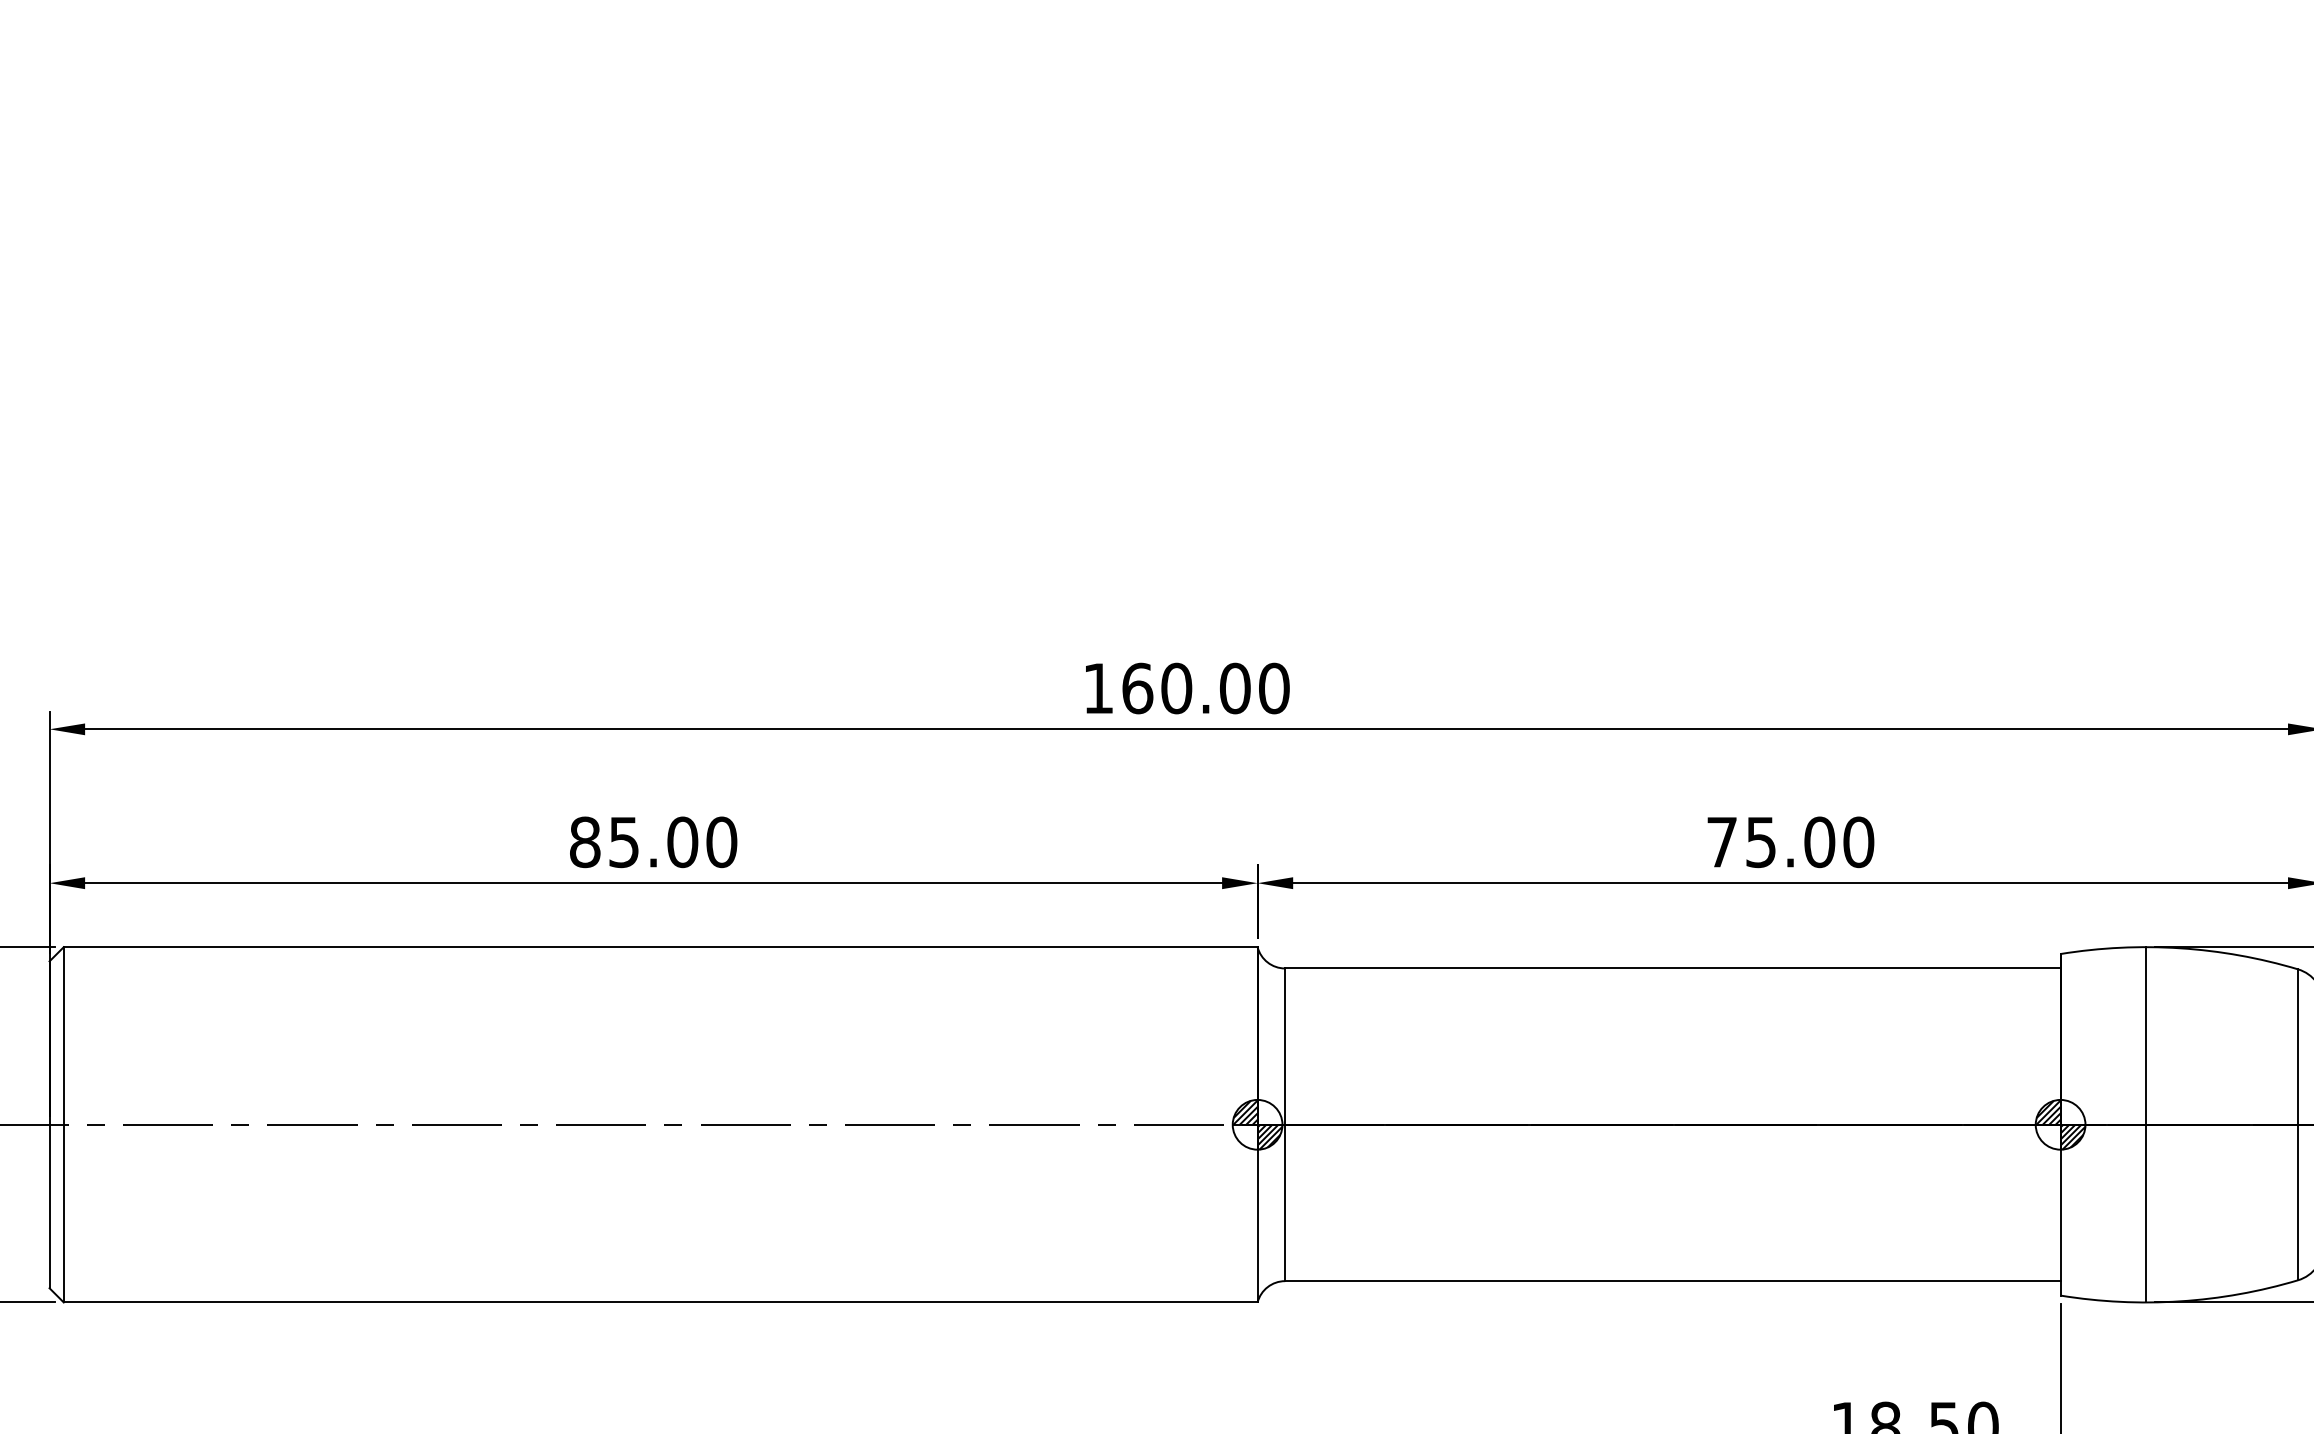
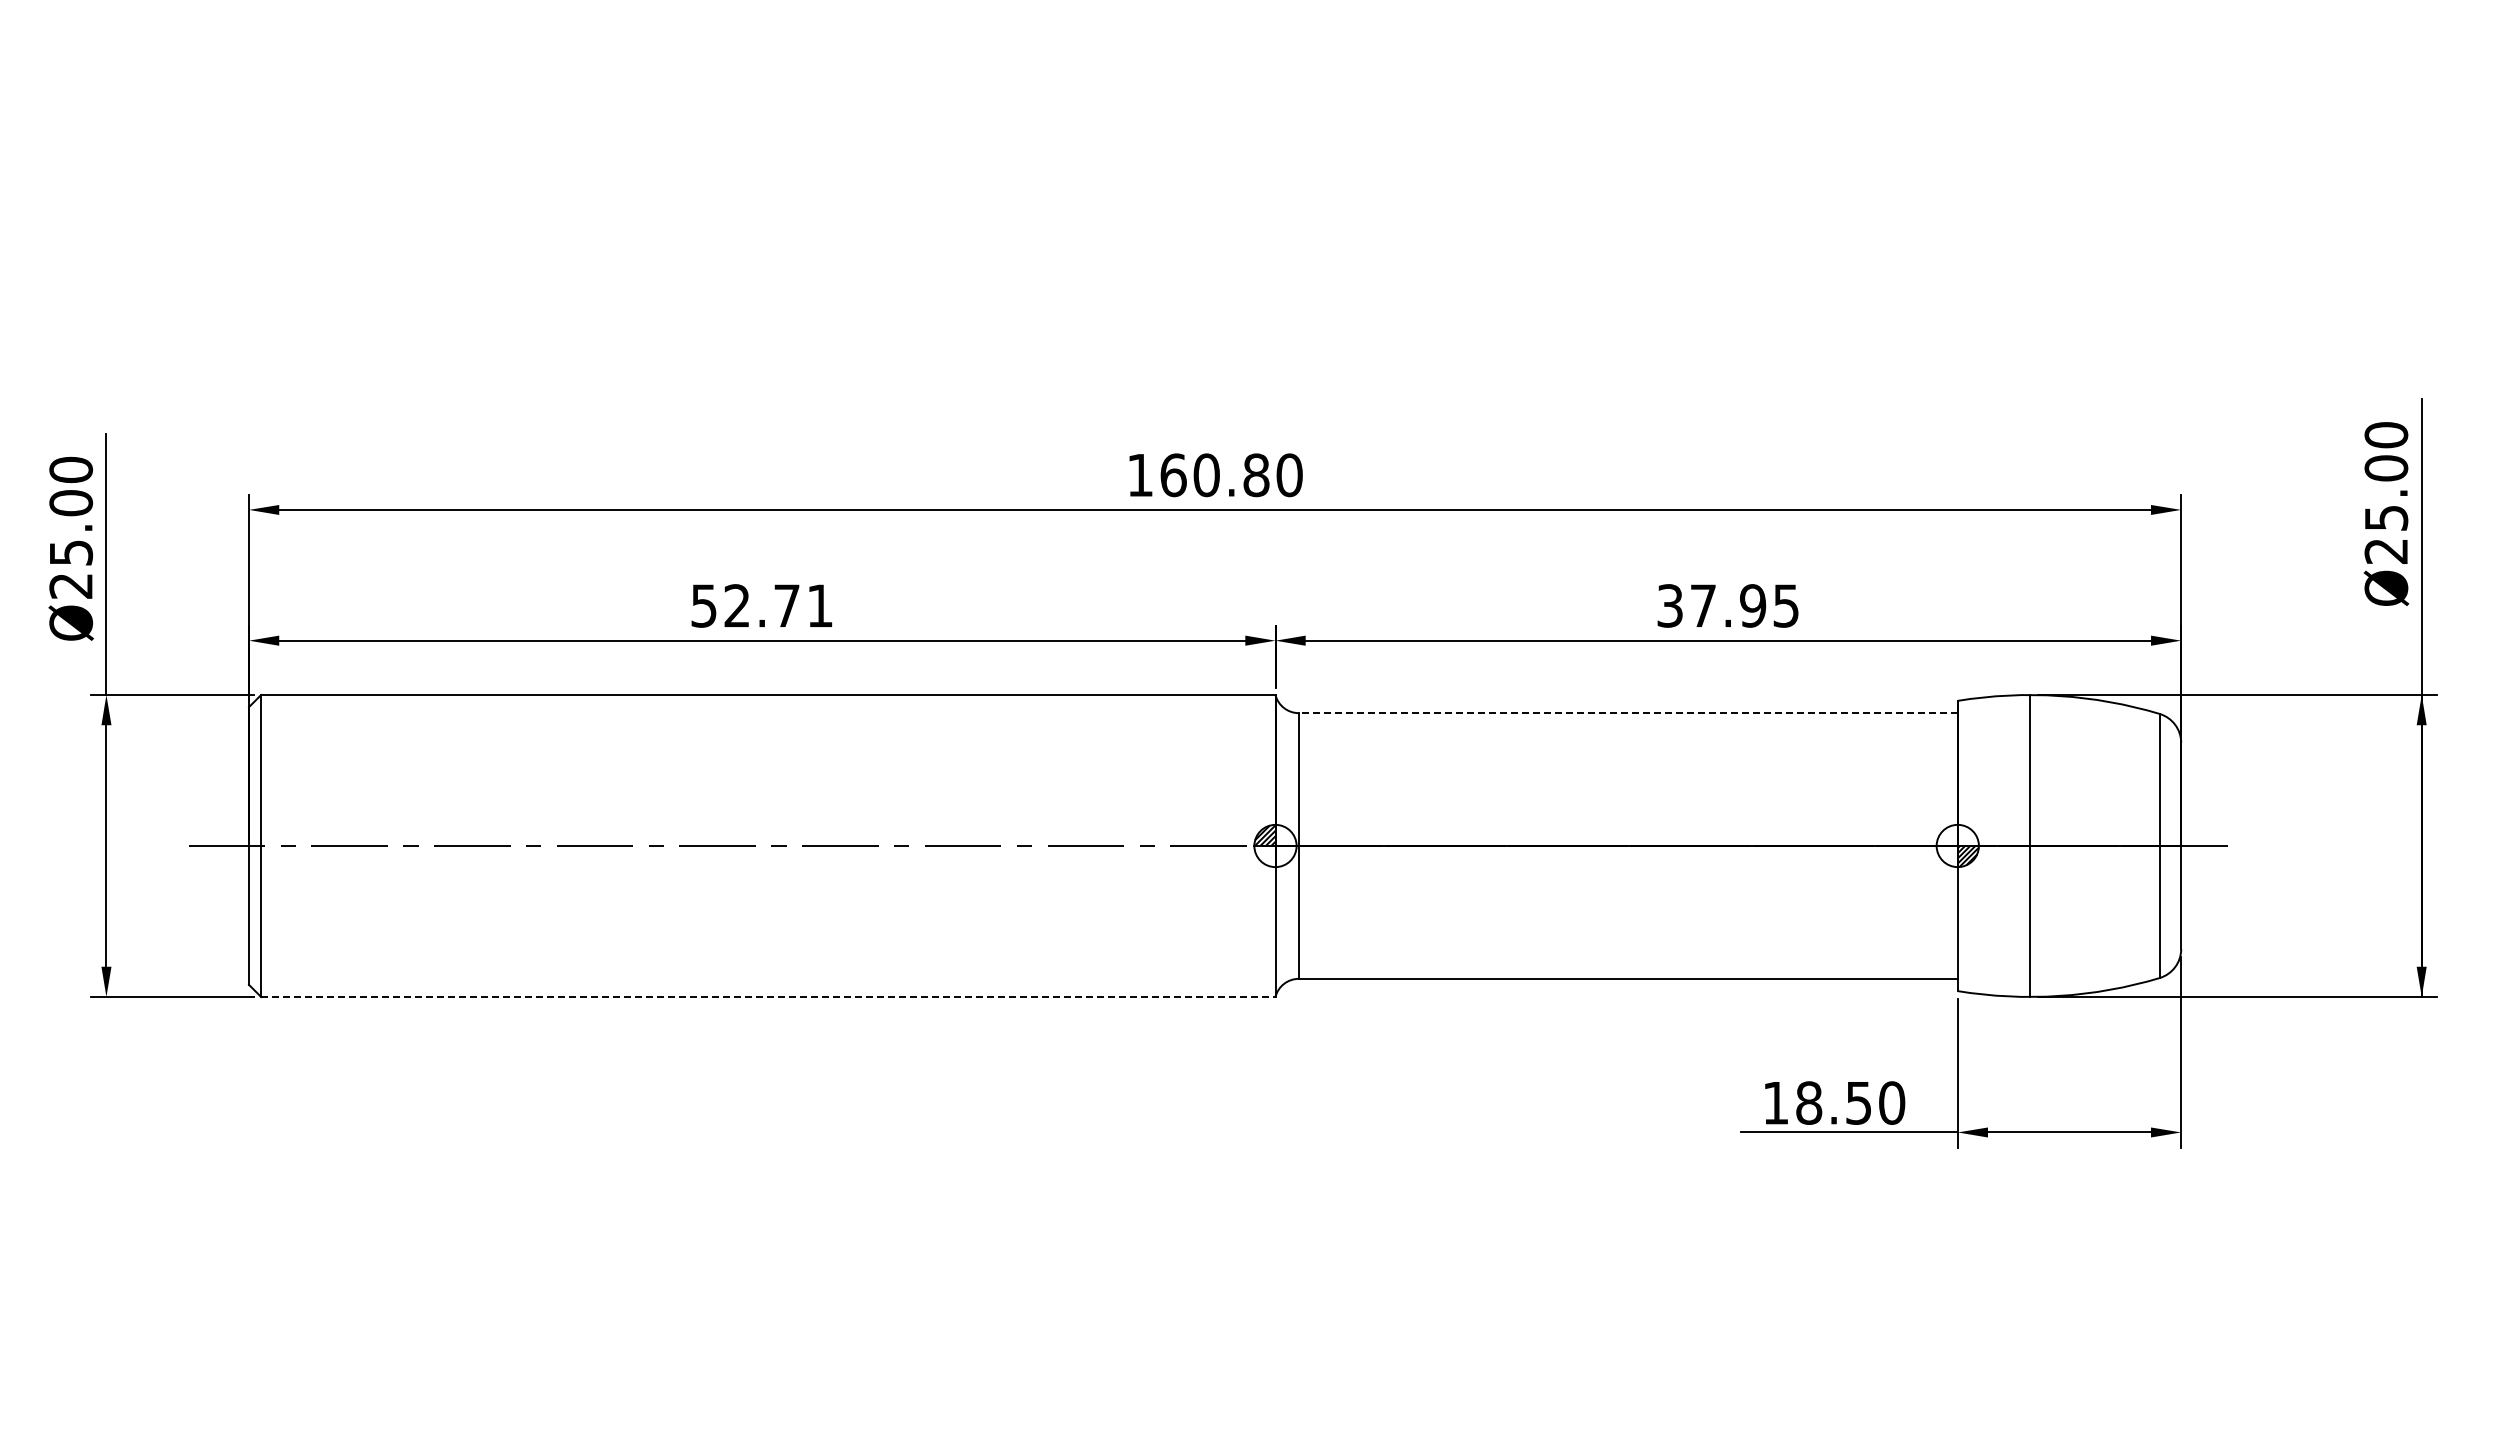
text: (1235, 687) -> (1256, 474), 160.00 -> 160.80
text: (653, 841) -> (762, 605), 85.00 -> 52.71
text: (1790, 841) -> (1728, 605), 75.00 -> 37.95
line: (1671, 968) -> (1627, 713), solid -> dashed
hatch: (2048, 1112) -> (1947, 835), removed
hatch: (1269, 1137) -> (1285, 856), removed
line: (660, 1301) -> (768, 996), solid -> dashed

